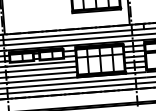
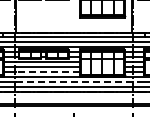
line: (42, 75) -> (47, 72), solid -> dashed
line: (77, 83) -> (79, 82), solid -> dashed

